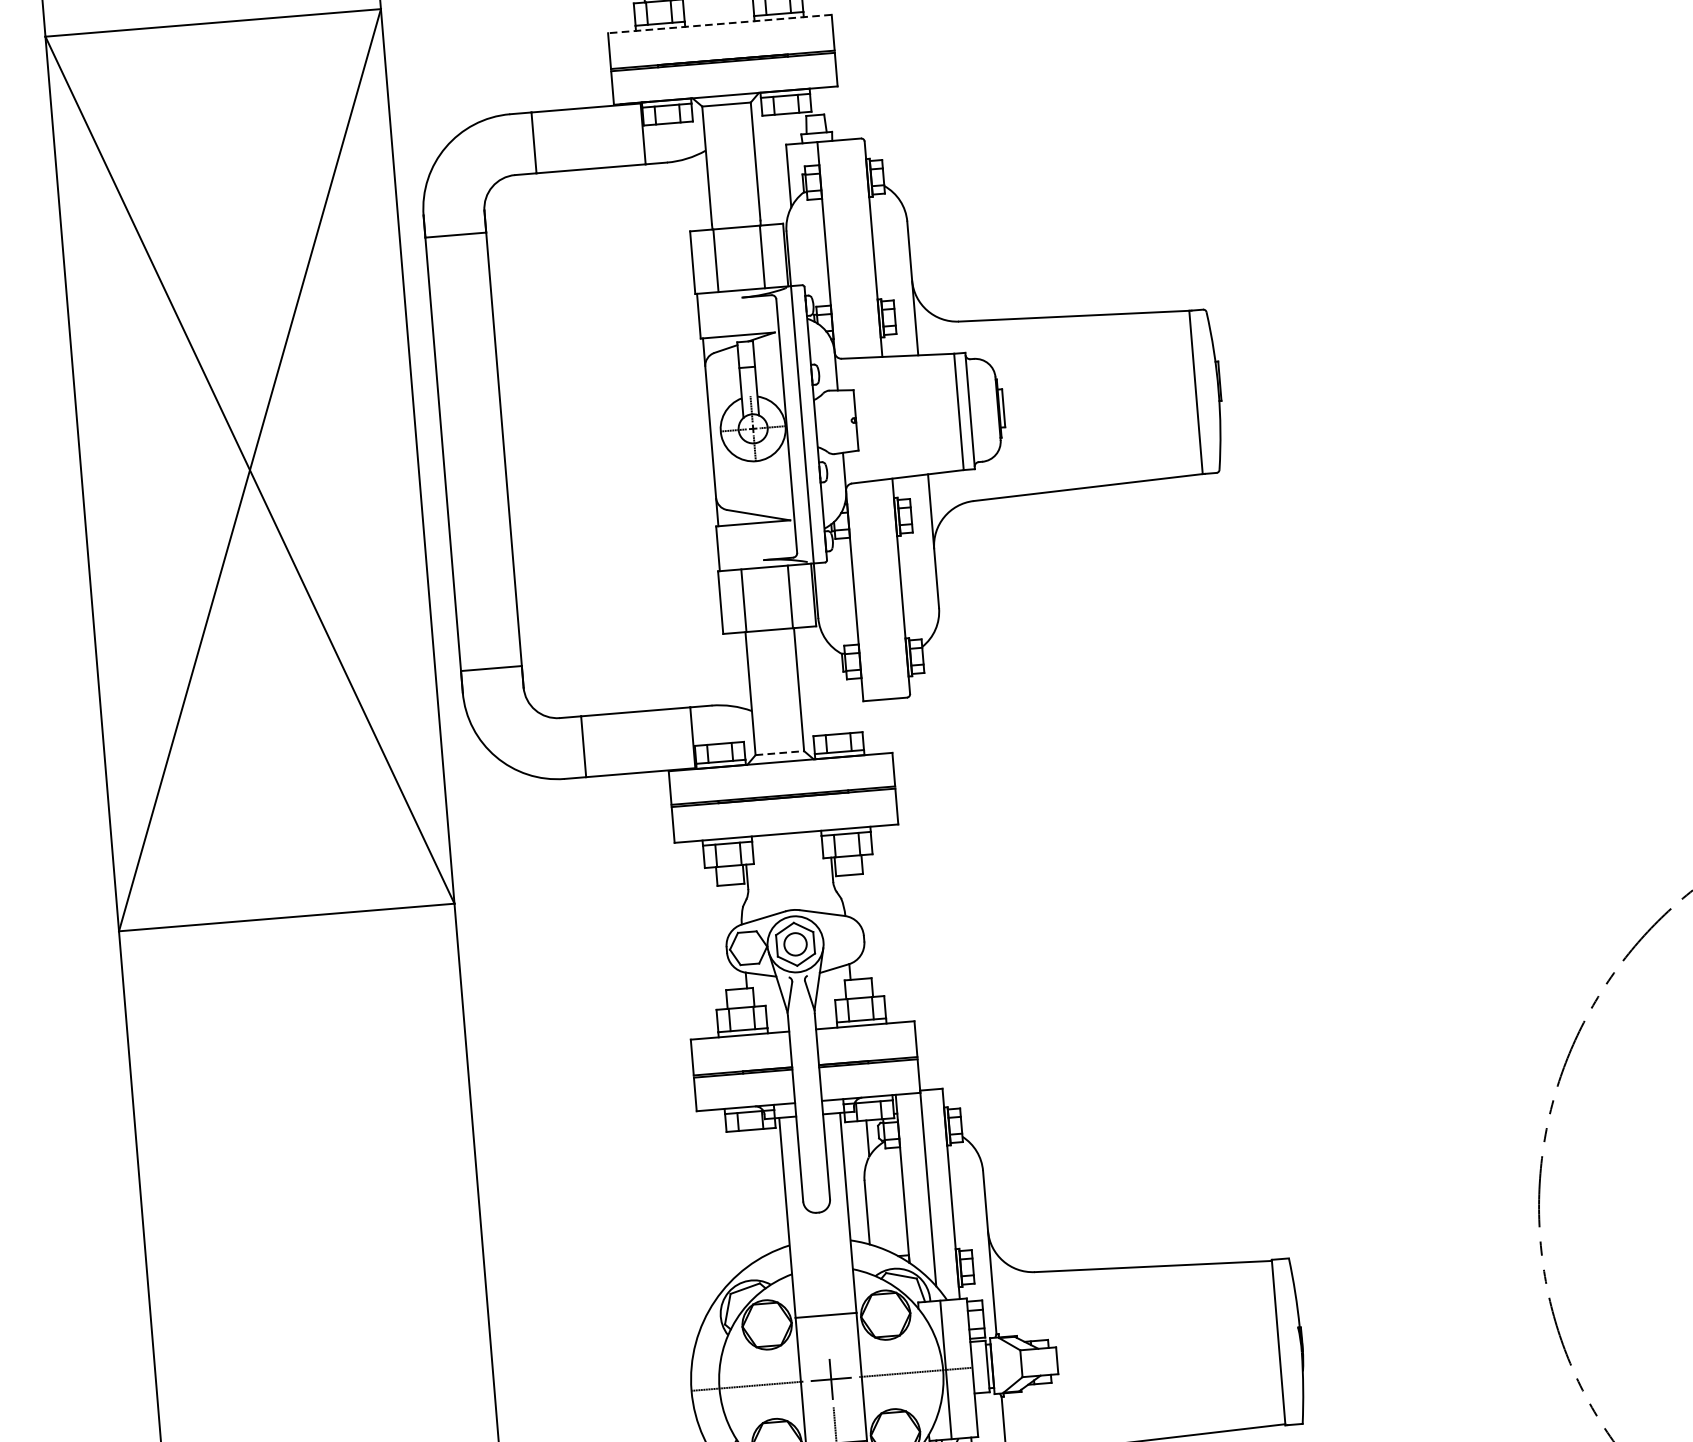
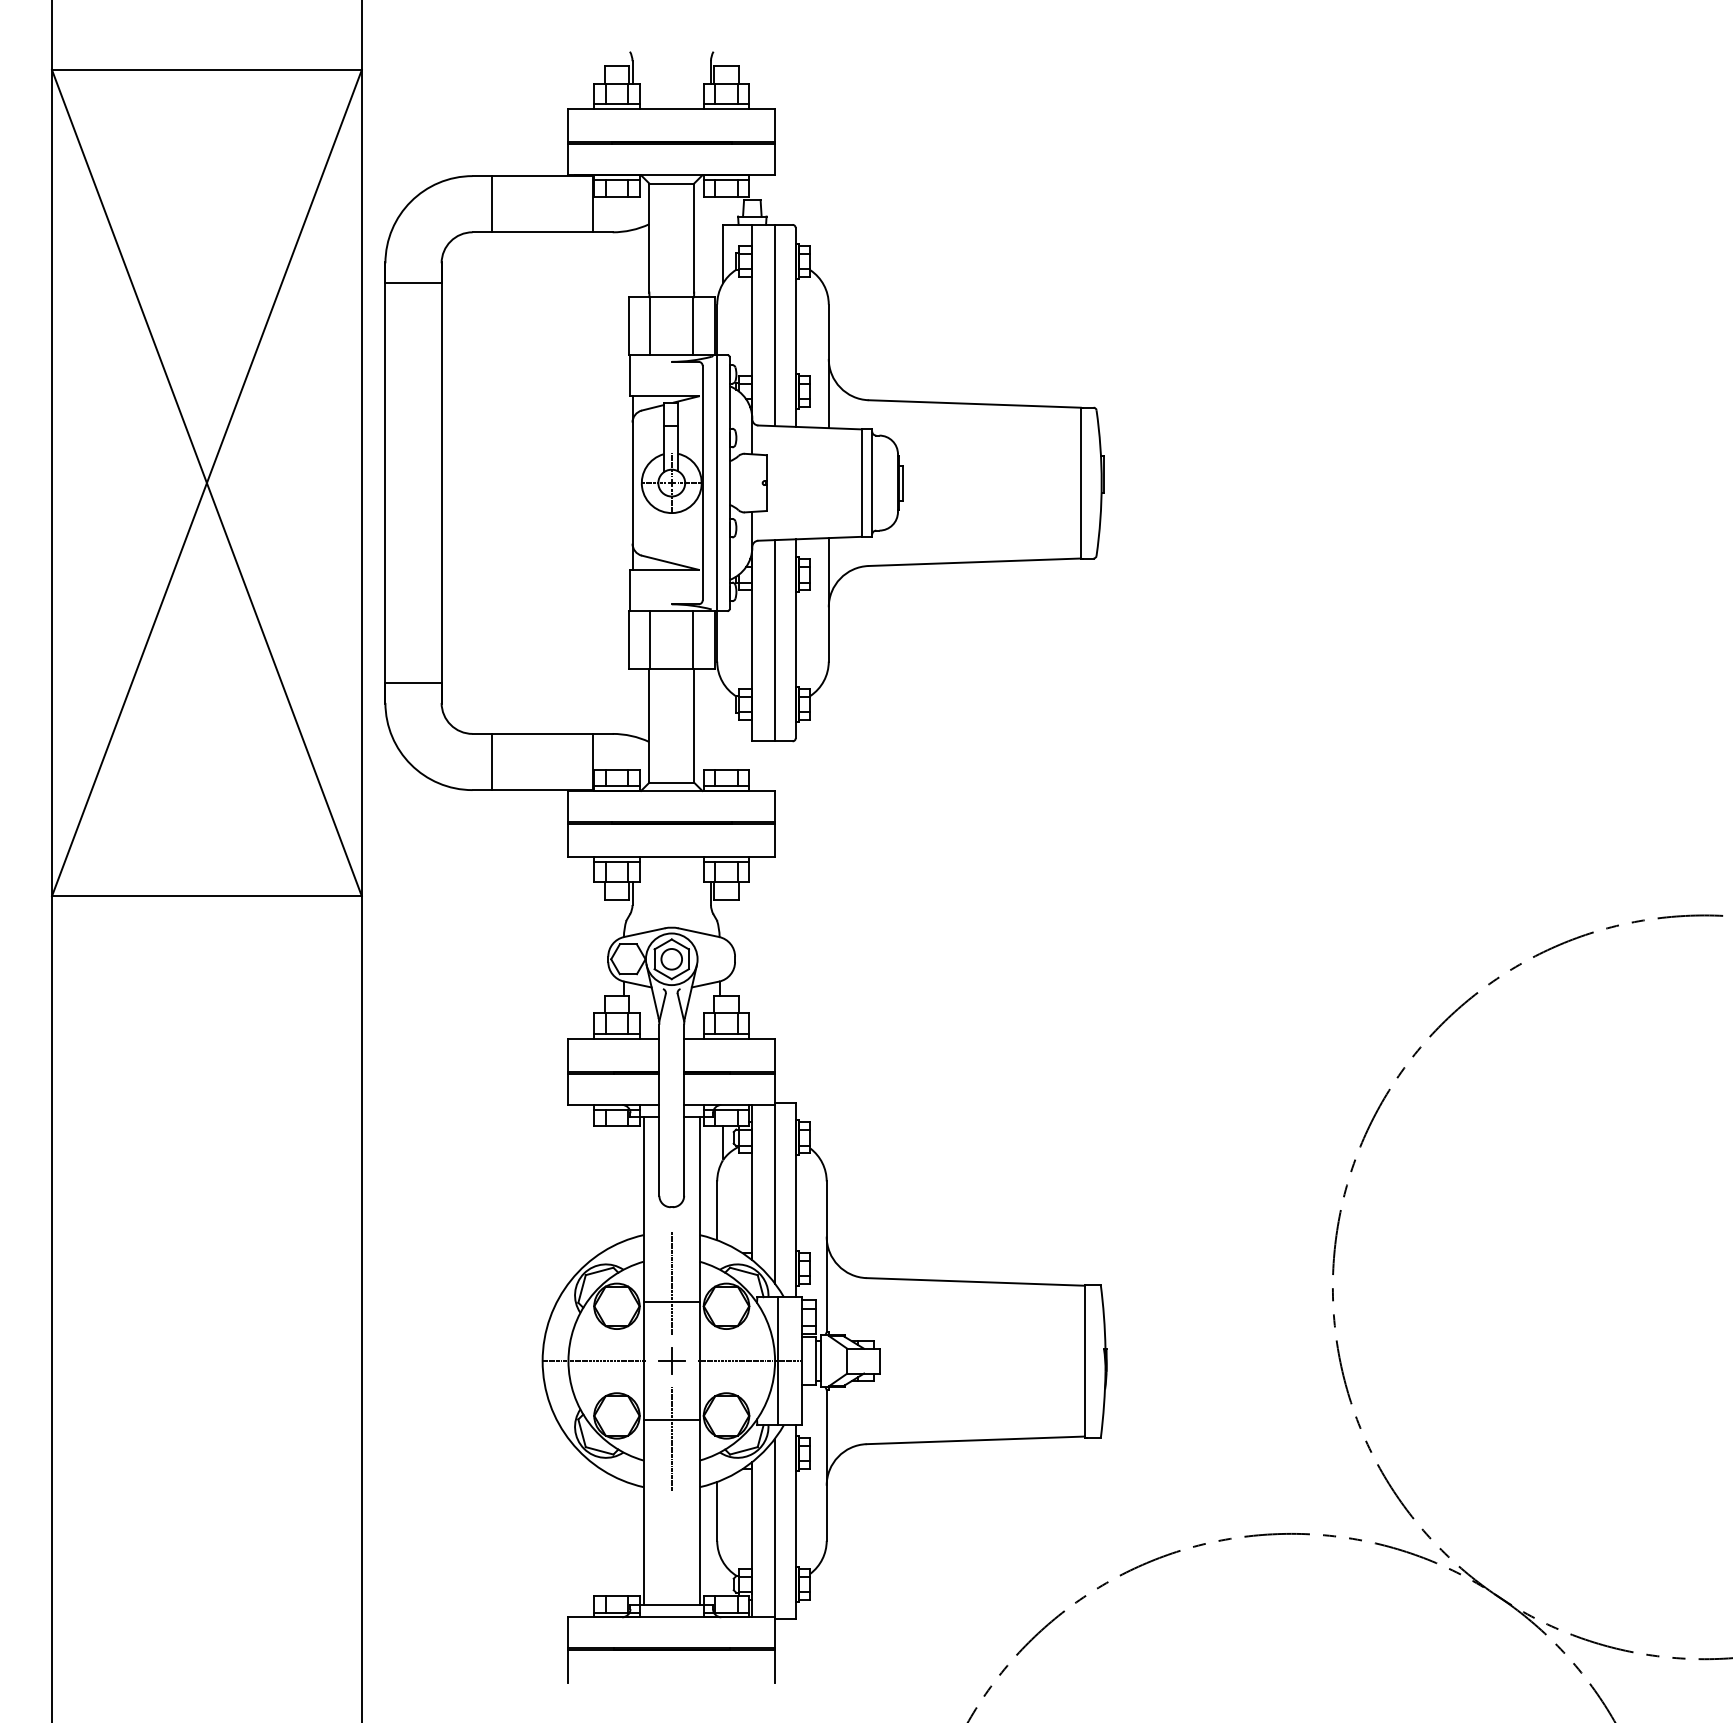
line: (719, 24) -> (671, 109), dashed -> solid
line: (851, 248) -> (775, 325), added
line: (879, 589) -> (775, 640), added
line: (780, 752) -> (672, 782), dashed -> solid
line: (824, 1295) -> (671, 1283), added
part: (830, 1378) -> (671, 1360), size x0.71

